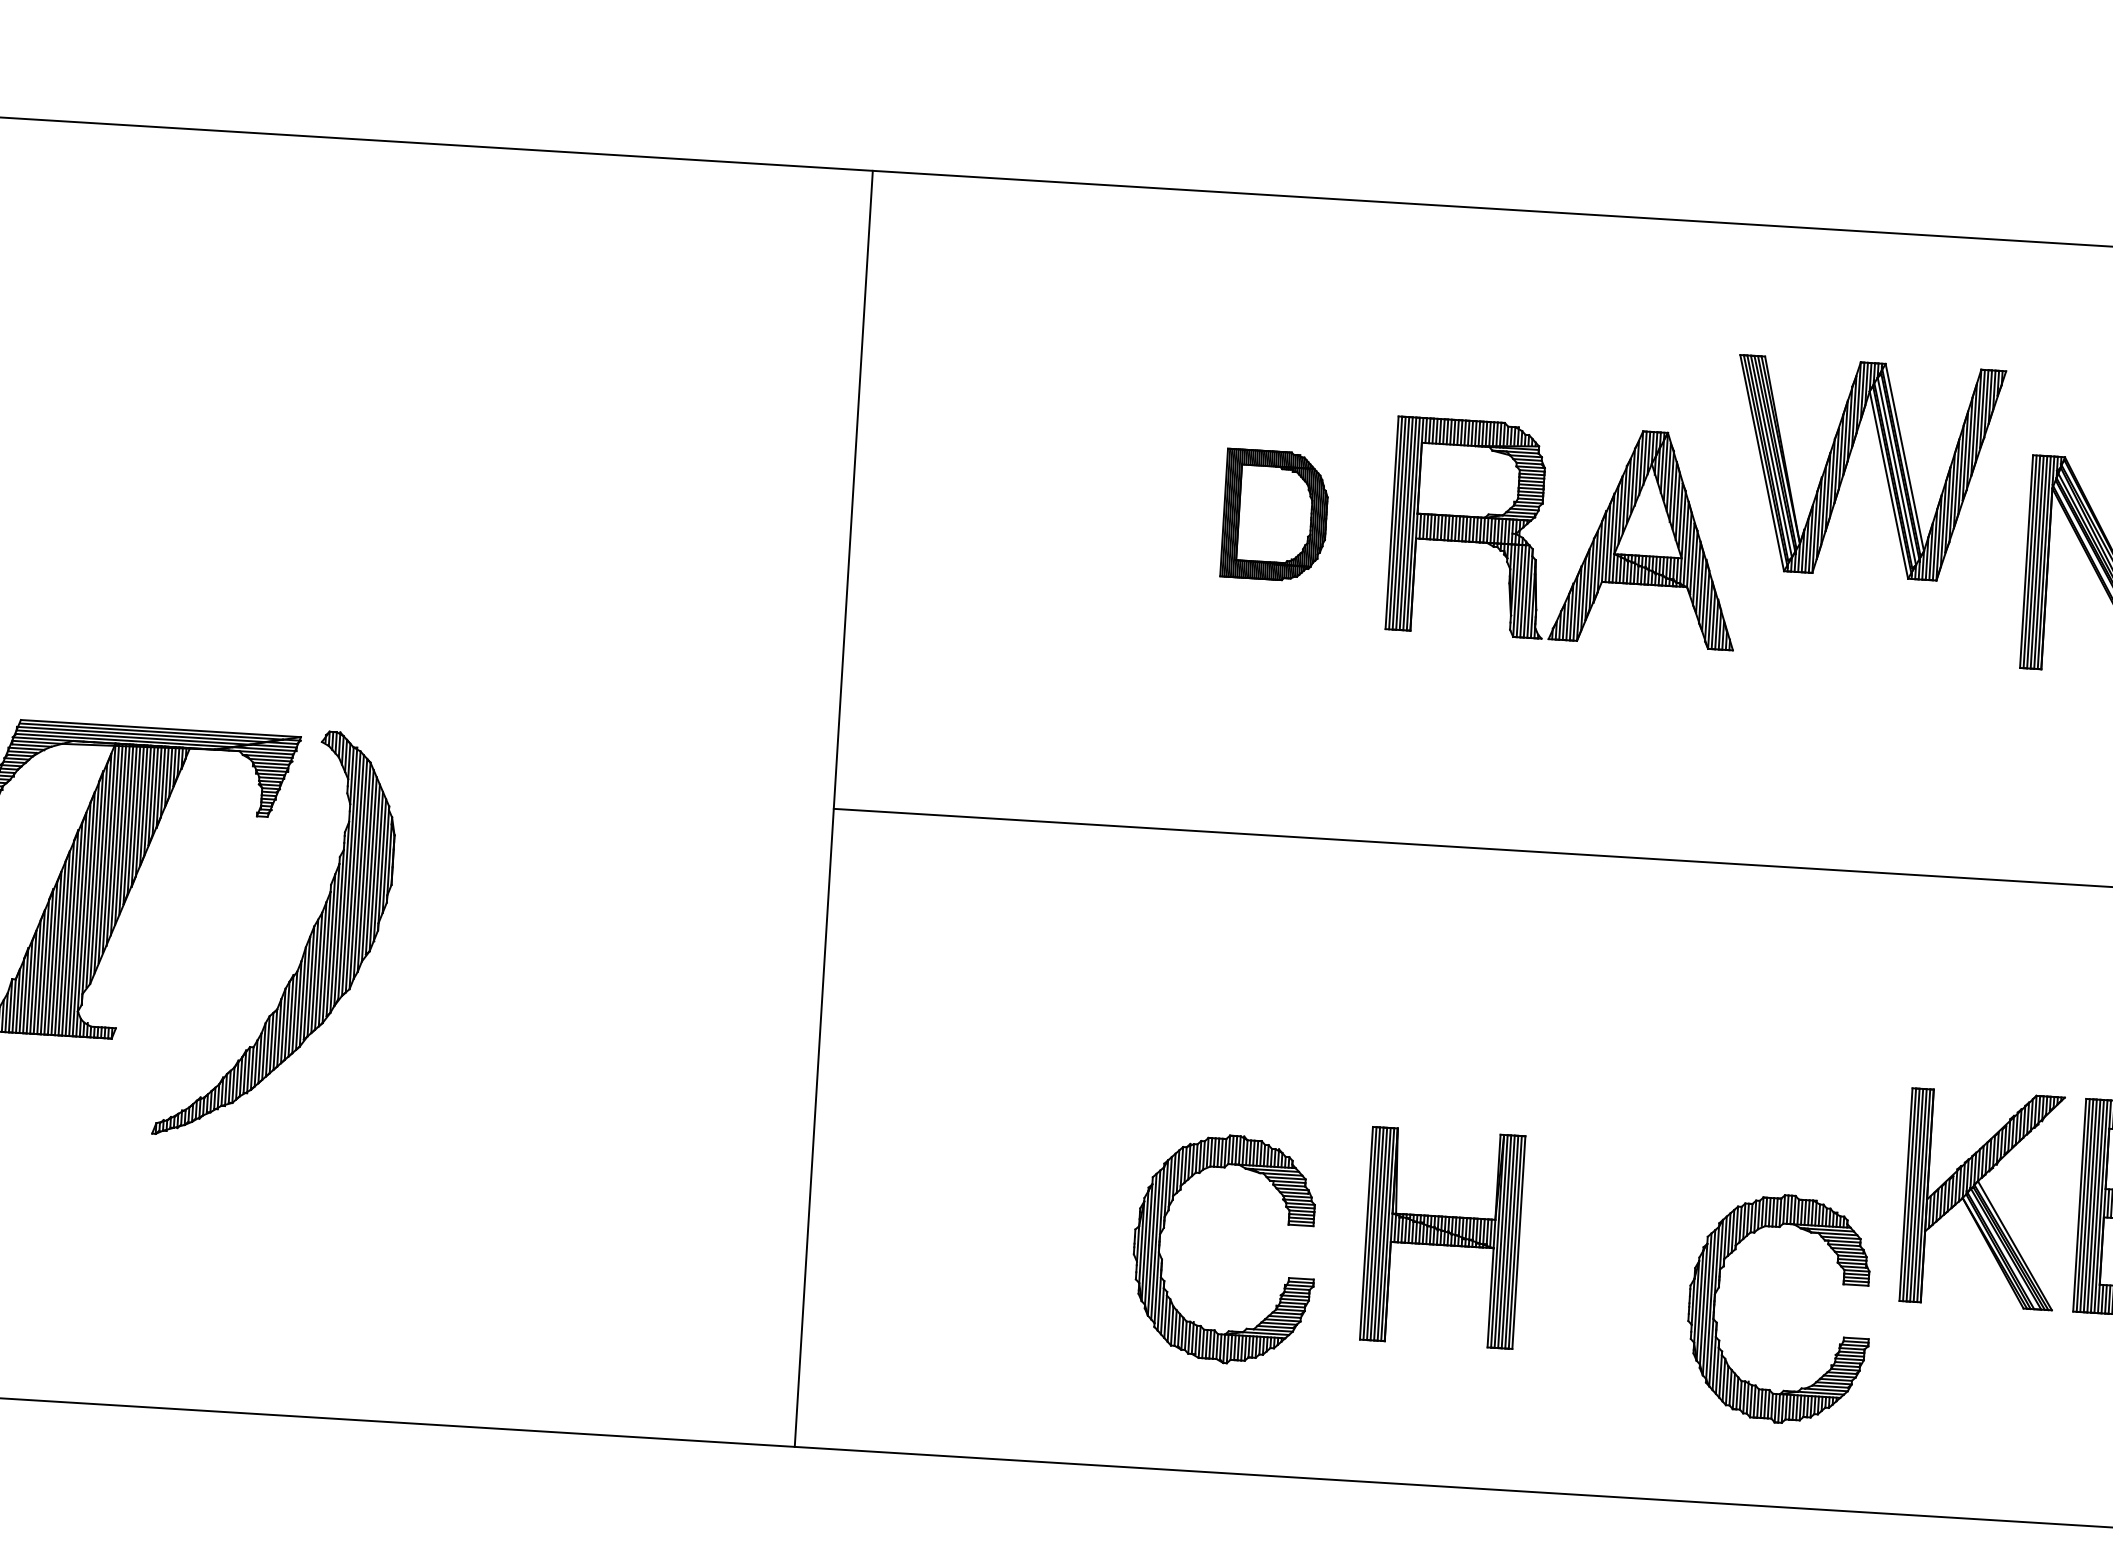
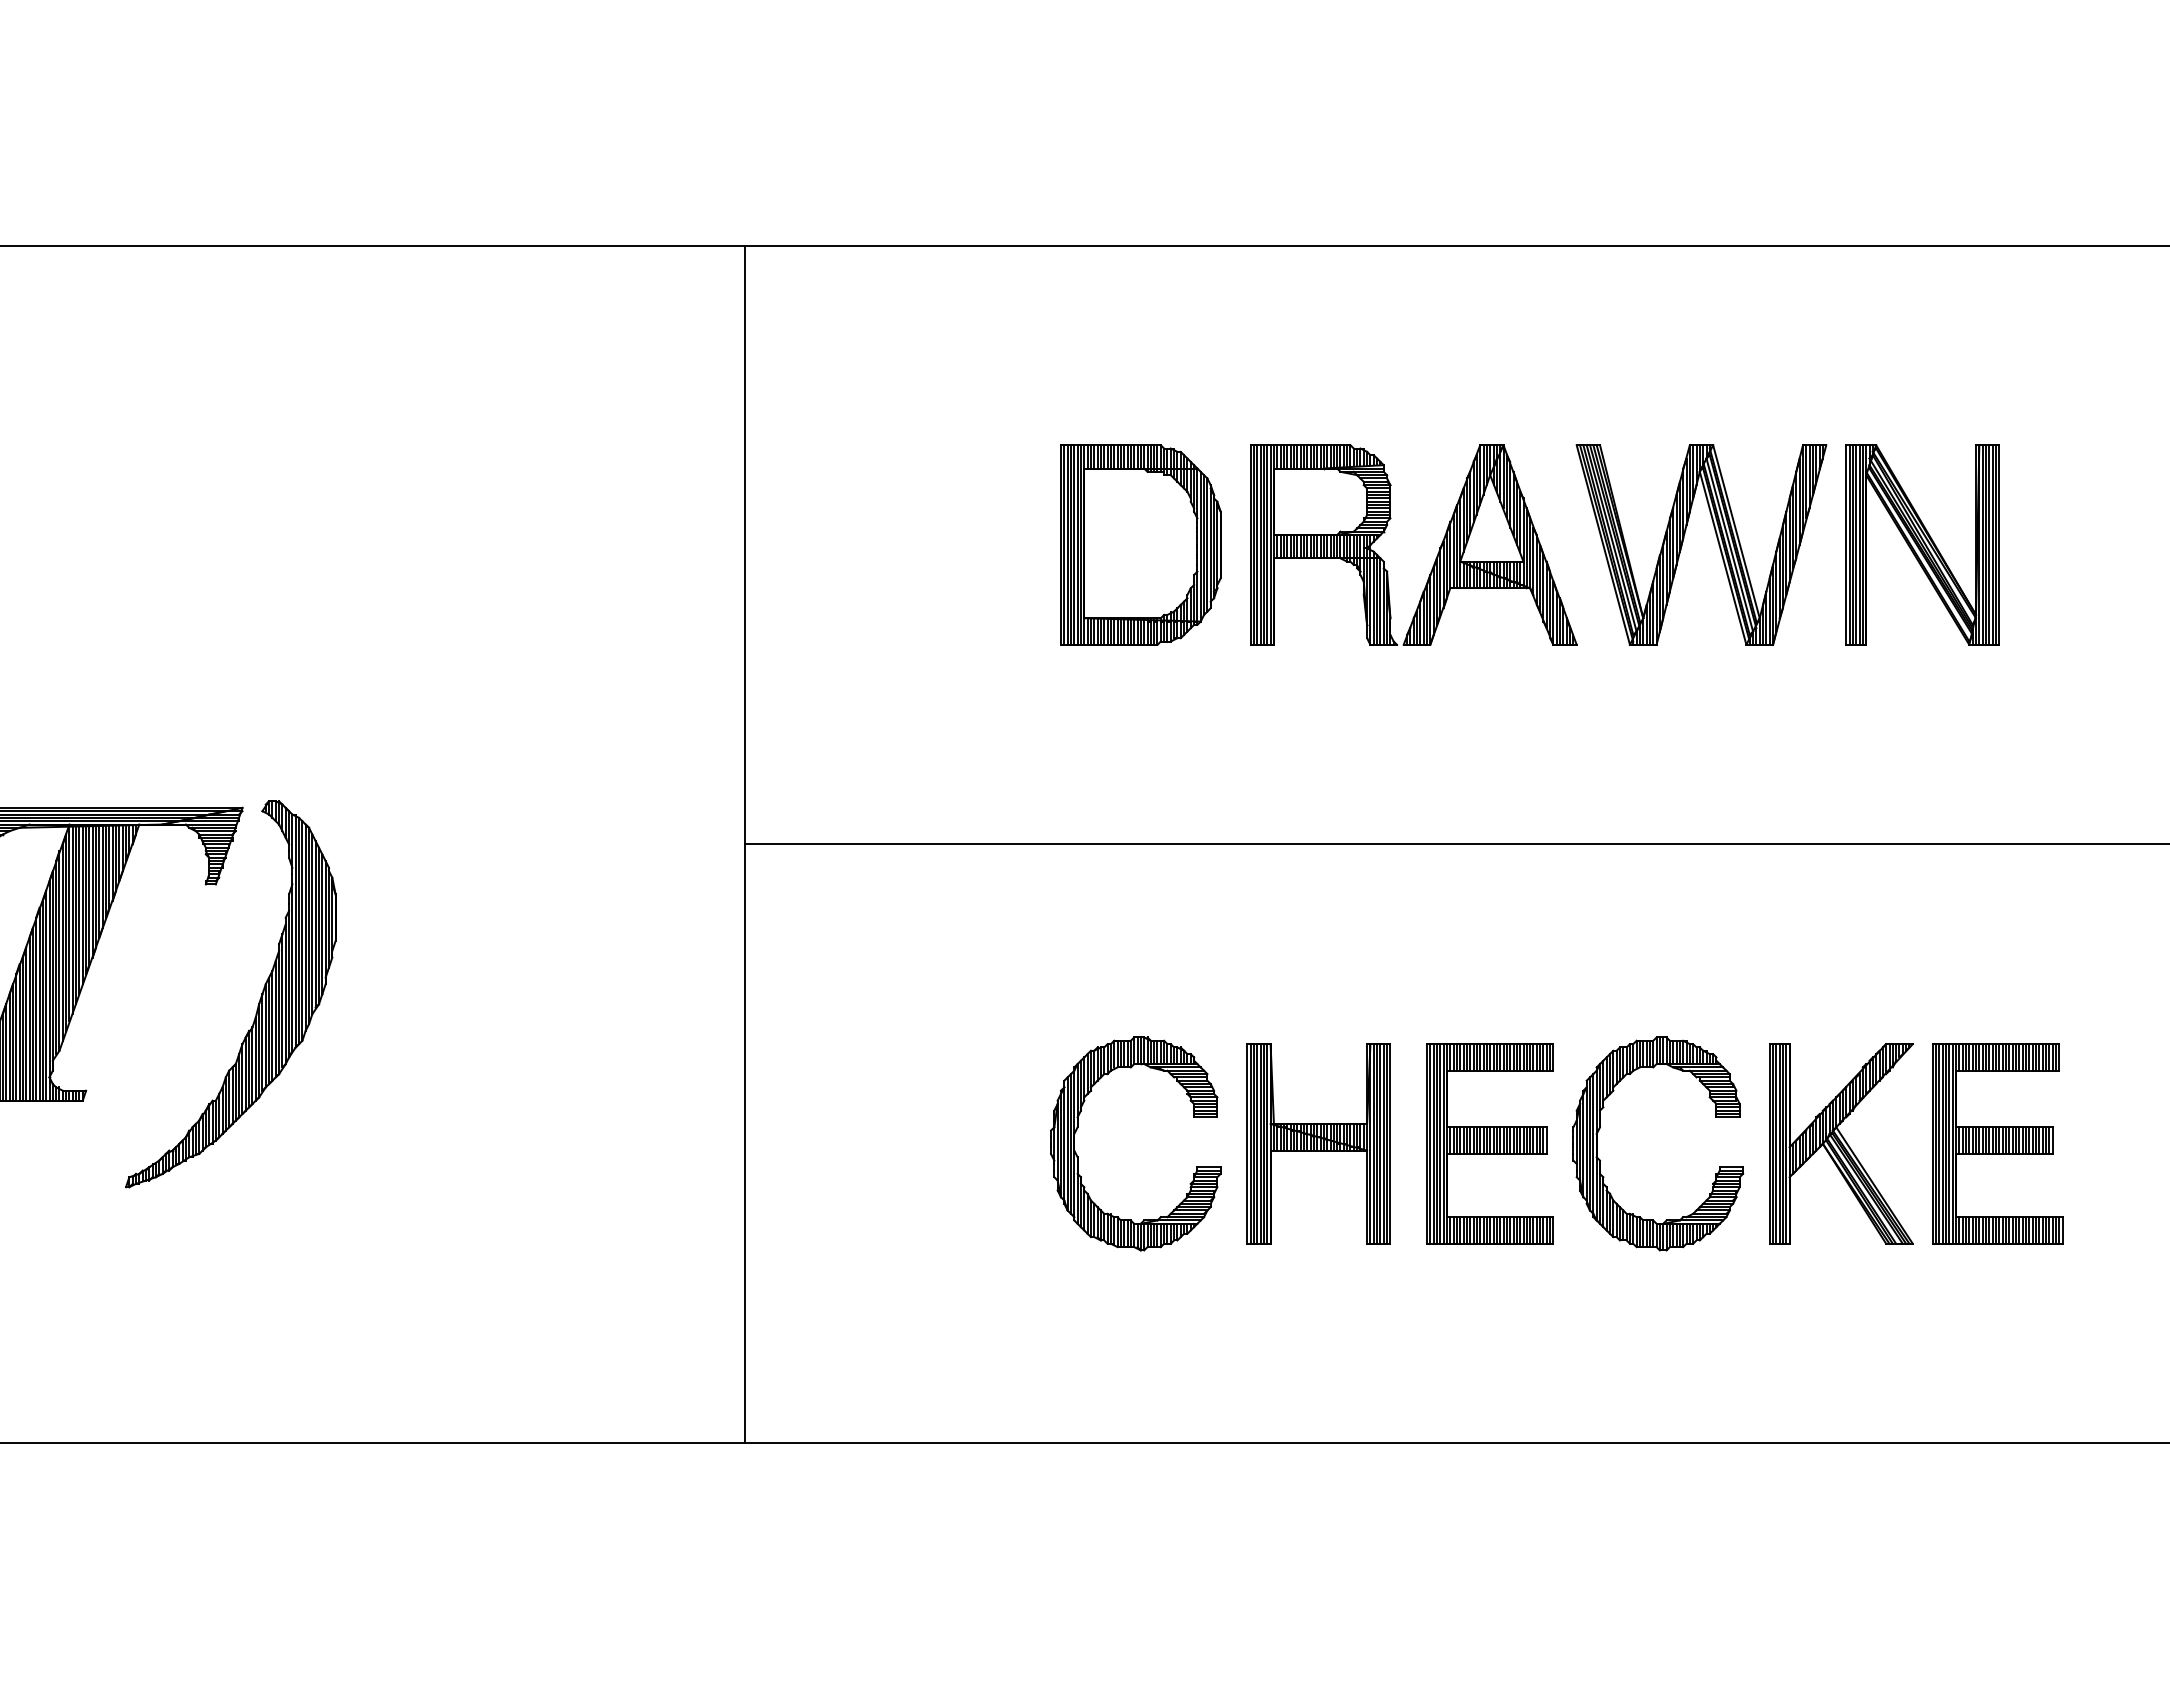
part: (1883, 467) -> (1717, 542), moved
part: (1274, 515) -> (1140, 544), size x1.67
part: (1607, 1175) -> (1489, 1143), added
part: (1442, 1237) -> (1318, 1143), moved
part: (1162, 1258) -> (1078, 1156), moved
part: (1718, 1322) -> (1601, 1160), moved

